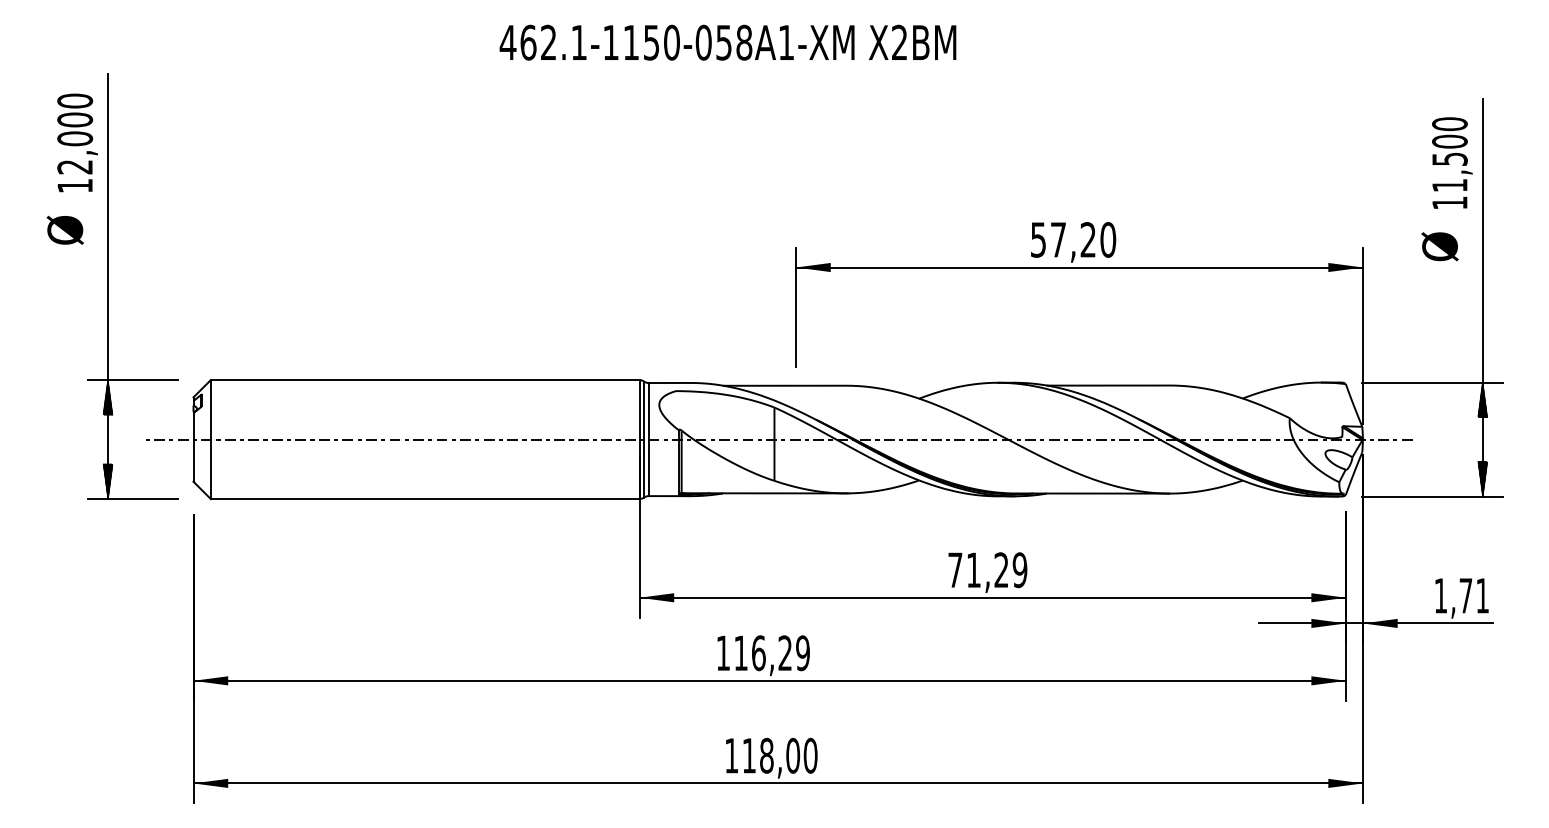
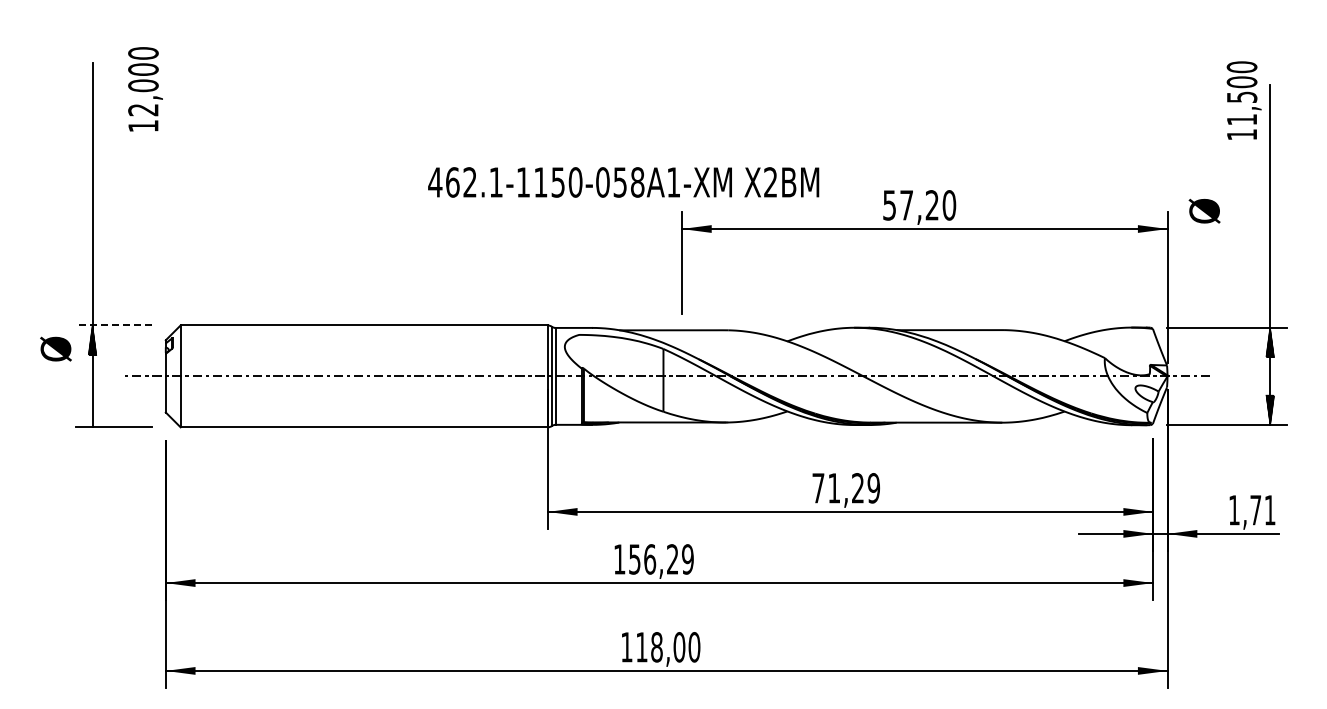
text: (727, 42) -> (623, 182), moved
text: (77, 143) -> (145, 89), moved
text: (1451, 163) -> (1243, 100), moved
text: (64, 229) -> (55, 348), moved
text: (1439, 245) -> (1204, 210), moved
line: (132, 380) -> (113, 325), solid -> dashed
hatch: (107, 481) -> (92, 412), removed
text: (740, 653) -> (634, 559), 116,29 -> 156,29

